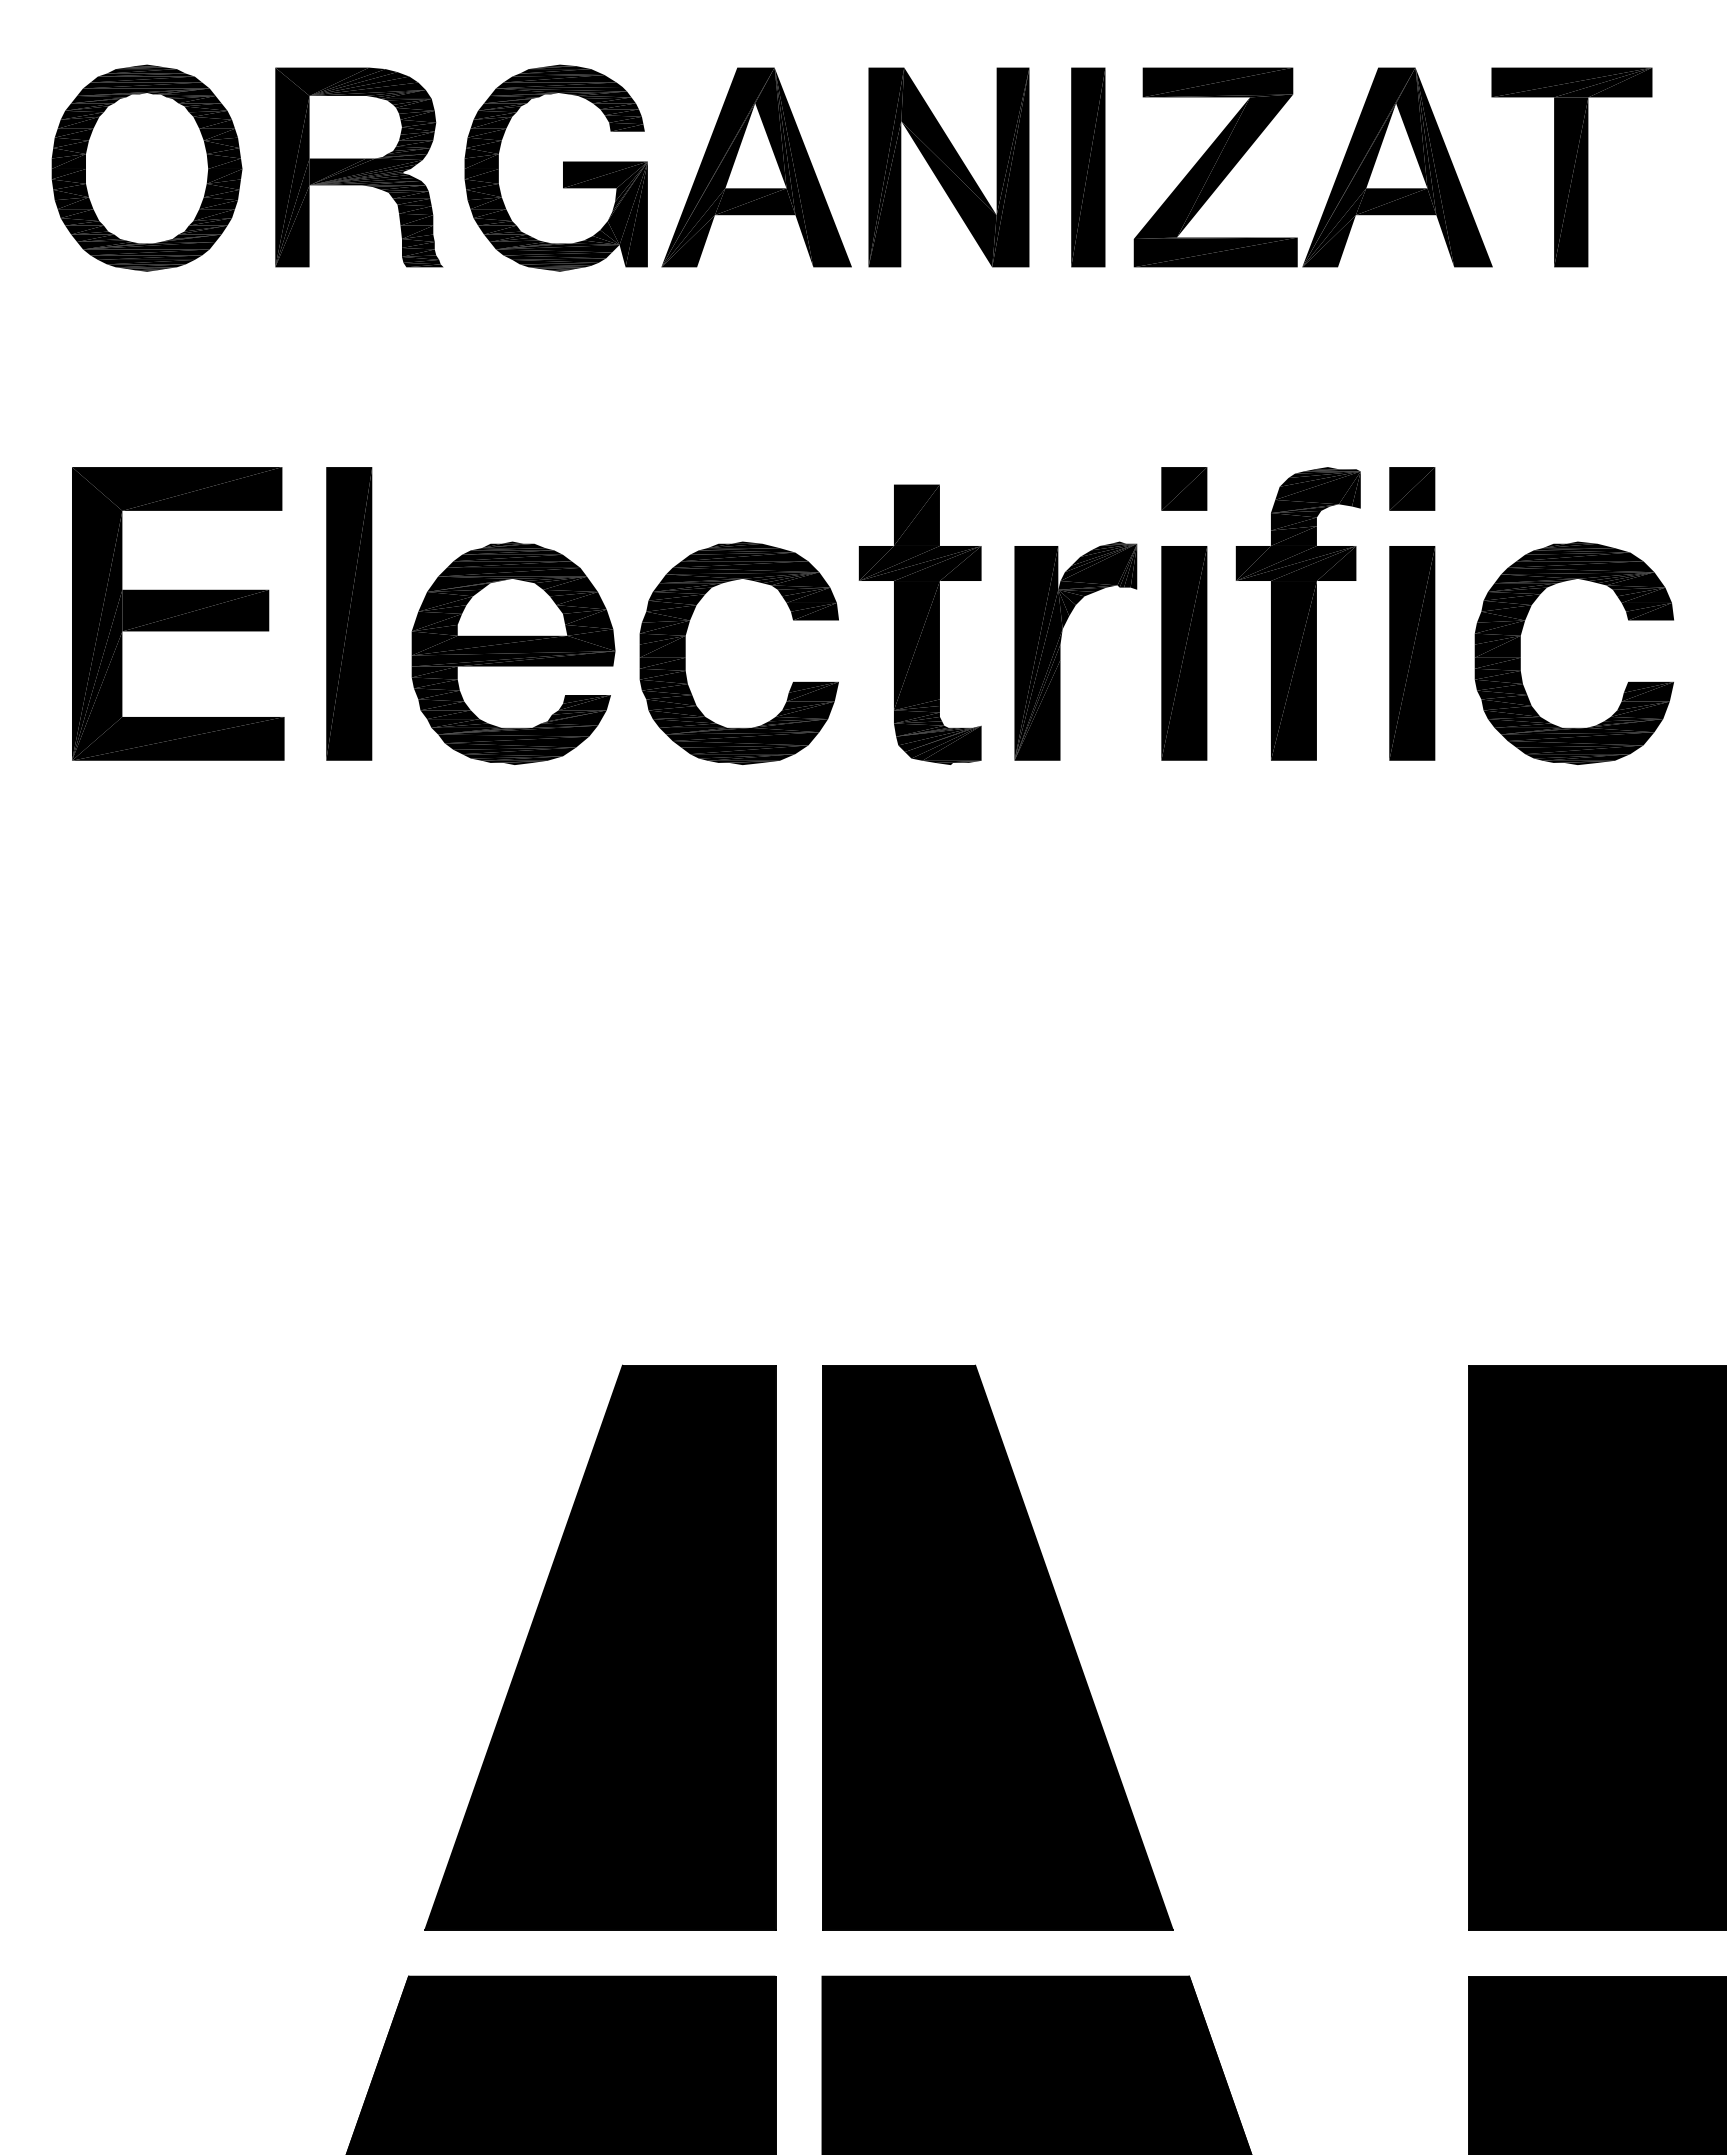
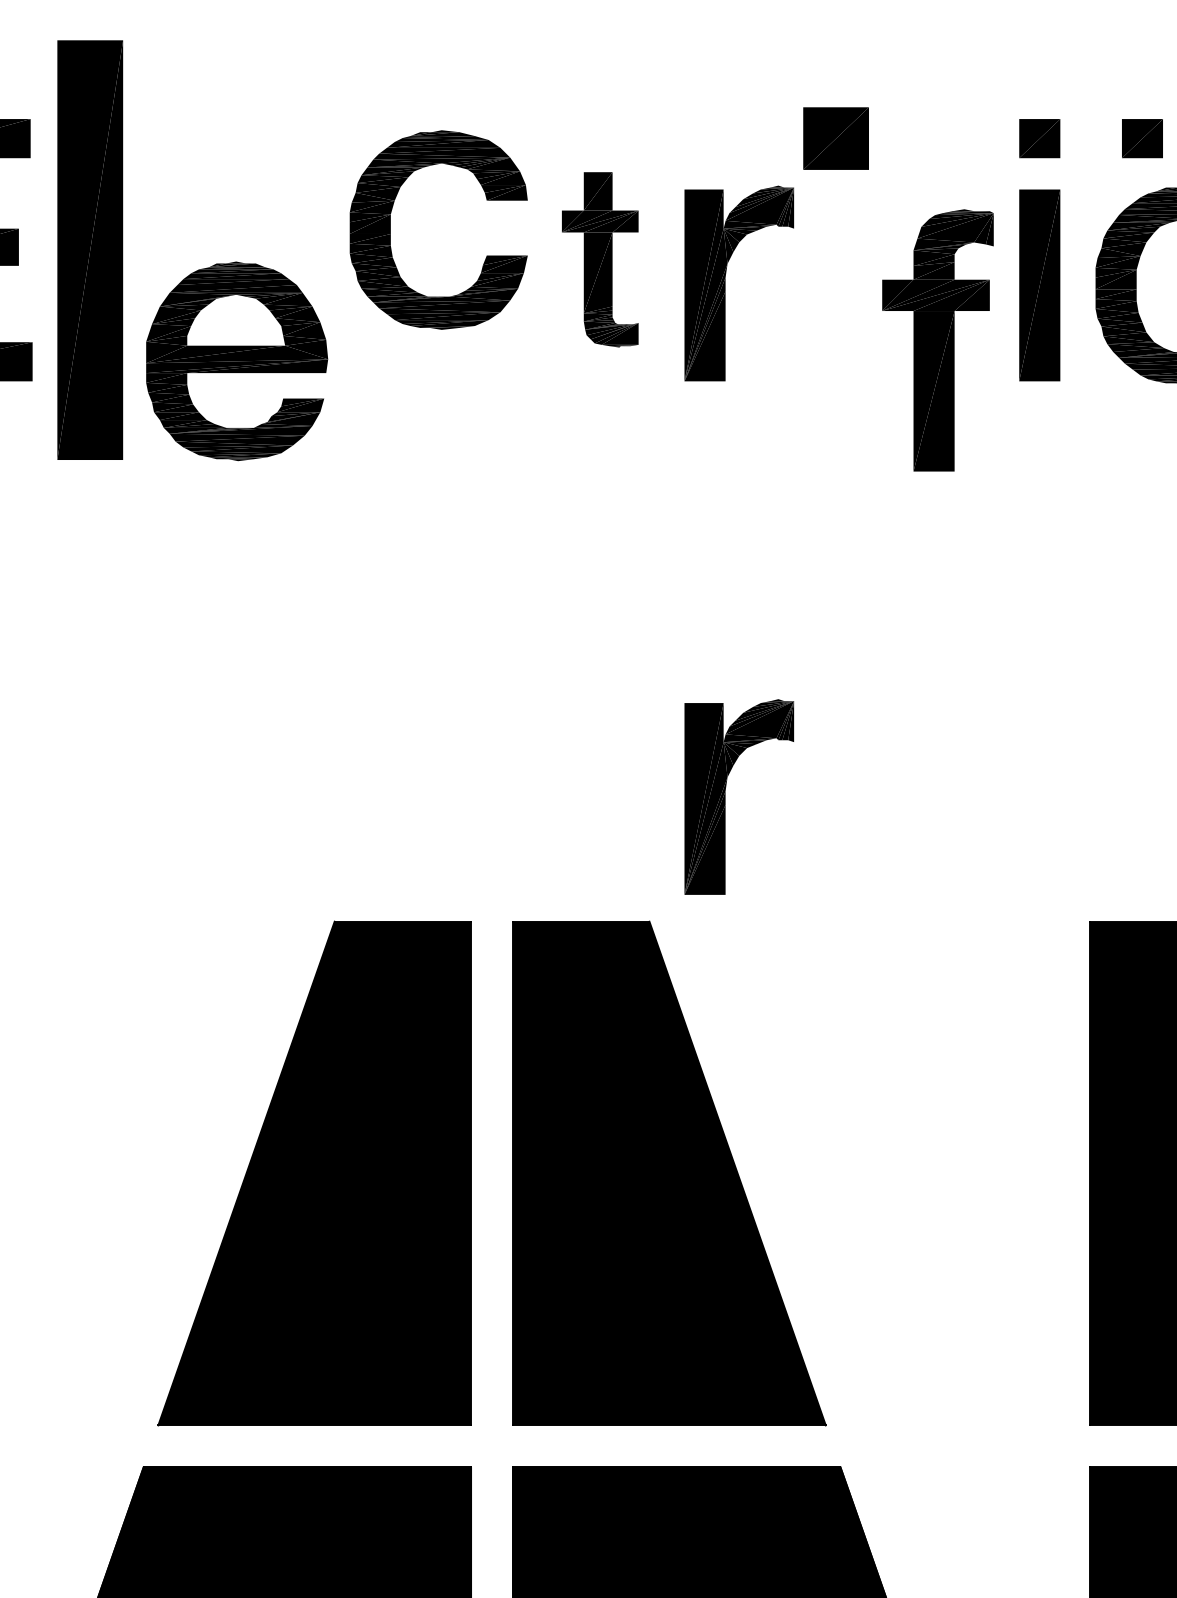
part: (1184, 488) -> (836, 138), size x1.6
part: (1527, 488) -> (1142, 138), added
part: (349, 613) -> (90, 249), size x1.6
part: (1297, 613) -> (937, 340), moved
part: (919, 624) -> (599, 259), size x0.7
part: (513, 652) -> (237, 360), moved
part: (685, 652) -> (390, 229), moved
part: (1184, 653) -> (836, 285), removed
part: (1060, 1225) -> (725, 796), added

